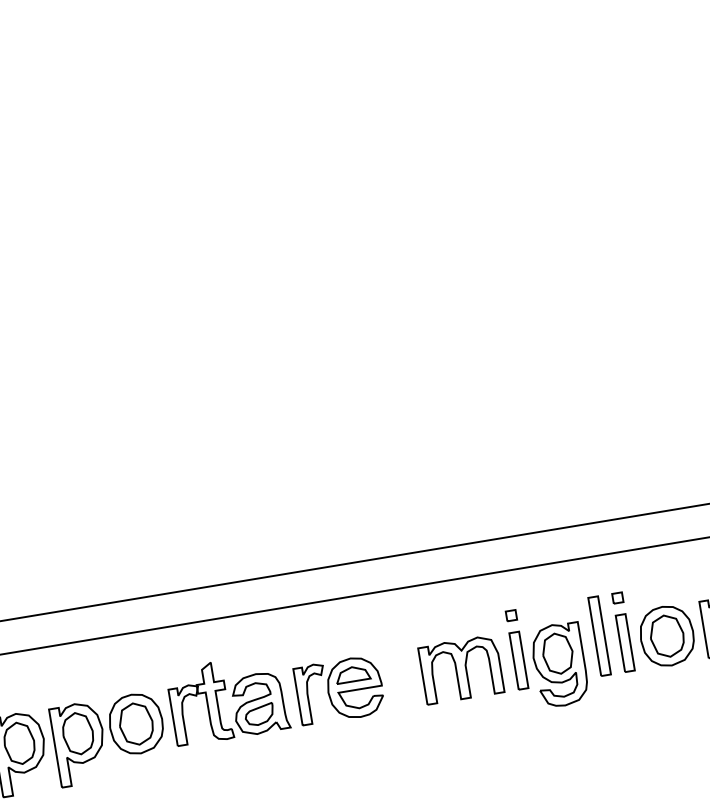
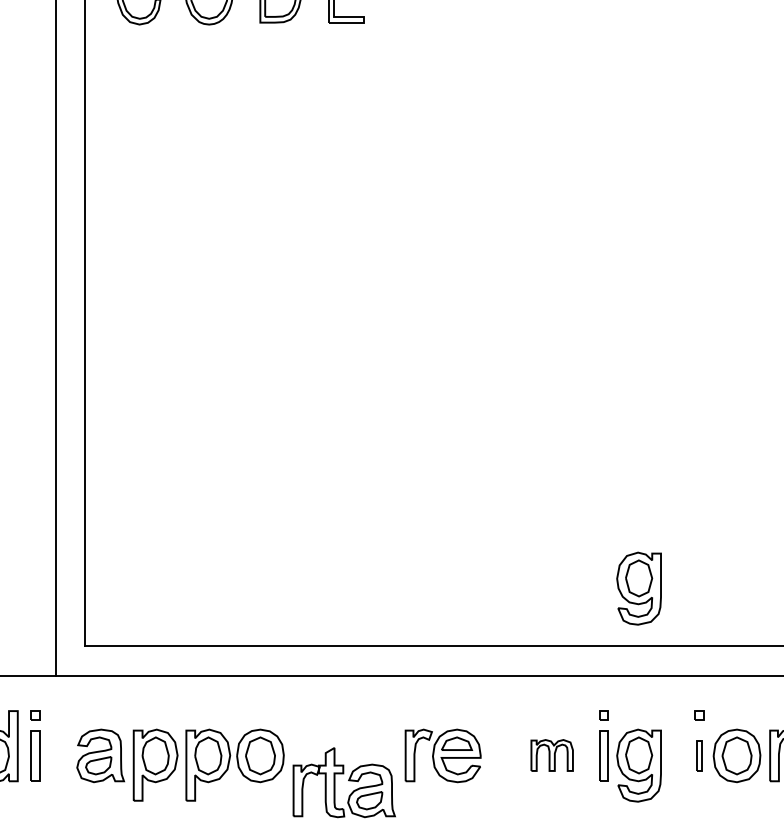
part: (526, 467) -> (638, 588), added
part: (598, 635) -> (677, 745), removed
part: (625, 642) -> (699, 755), size x0.6
part: (460, 669) -> (551, 755), size x0.6
part: (227, 699) -> (343, 782), moved

